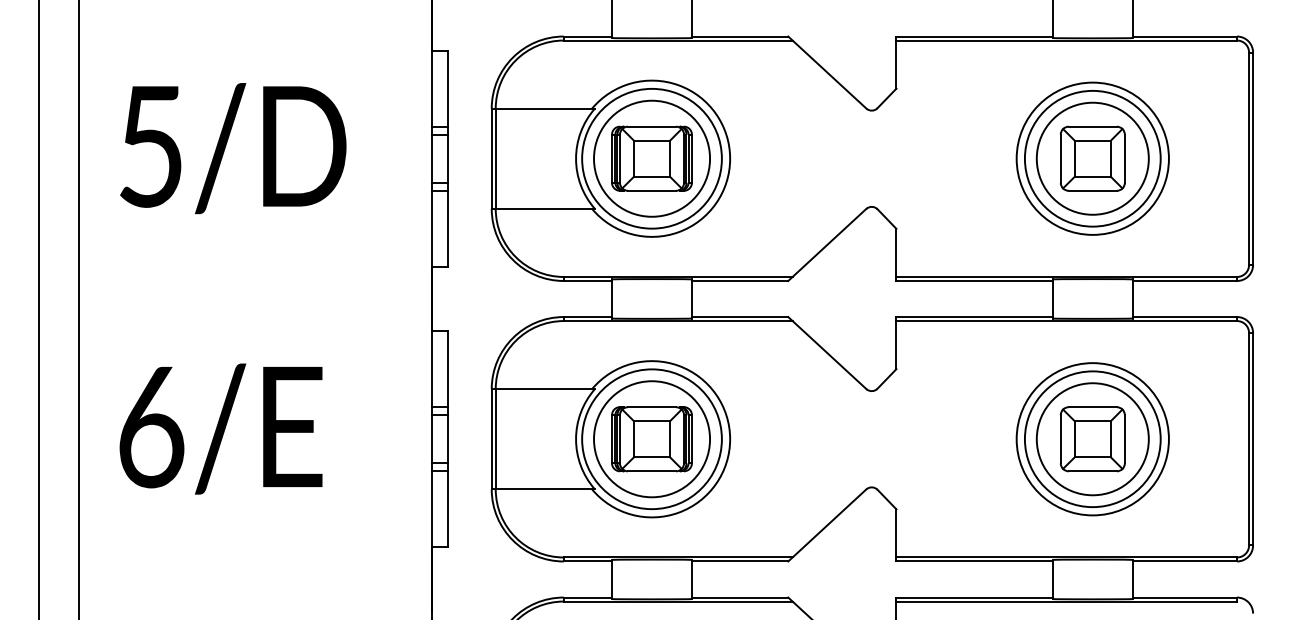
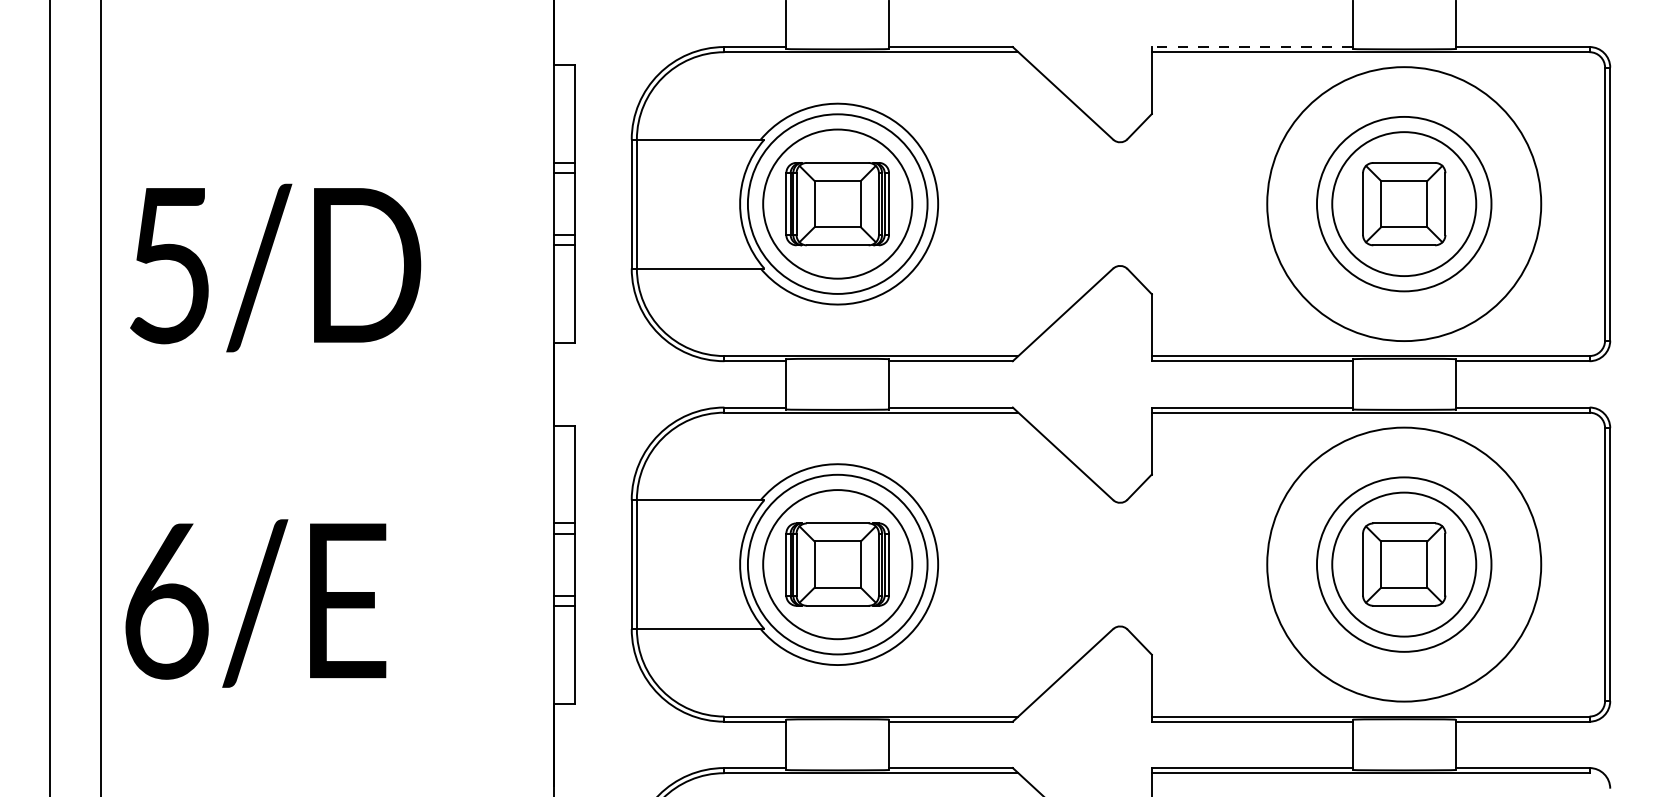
line: (973, 36) -> (1251, 47), solid -> dashed
text: (233, 148) -> (275, 267), moved
circle: (1093, 158) -> (1404, 203), size x1.4
text: (220, 429) -> (255, 603), moved
circle: (1093, 439) -> (1404, 564), size x1.4

